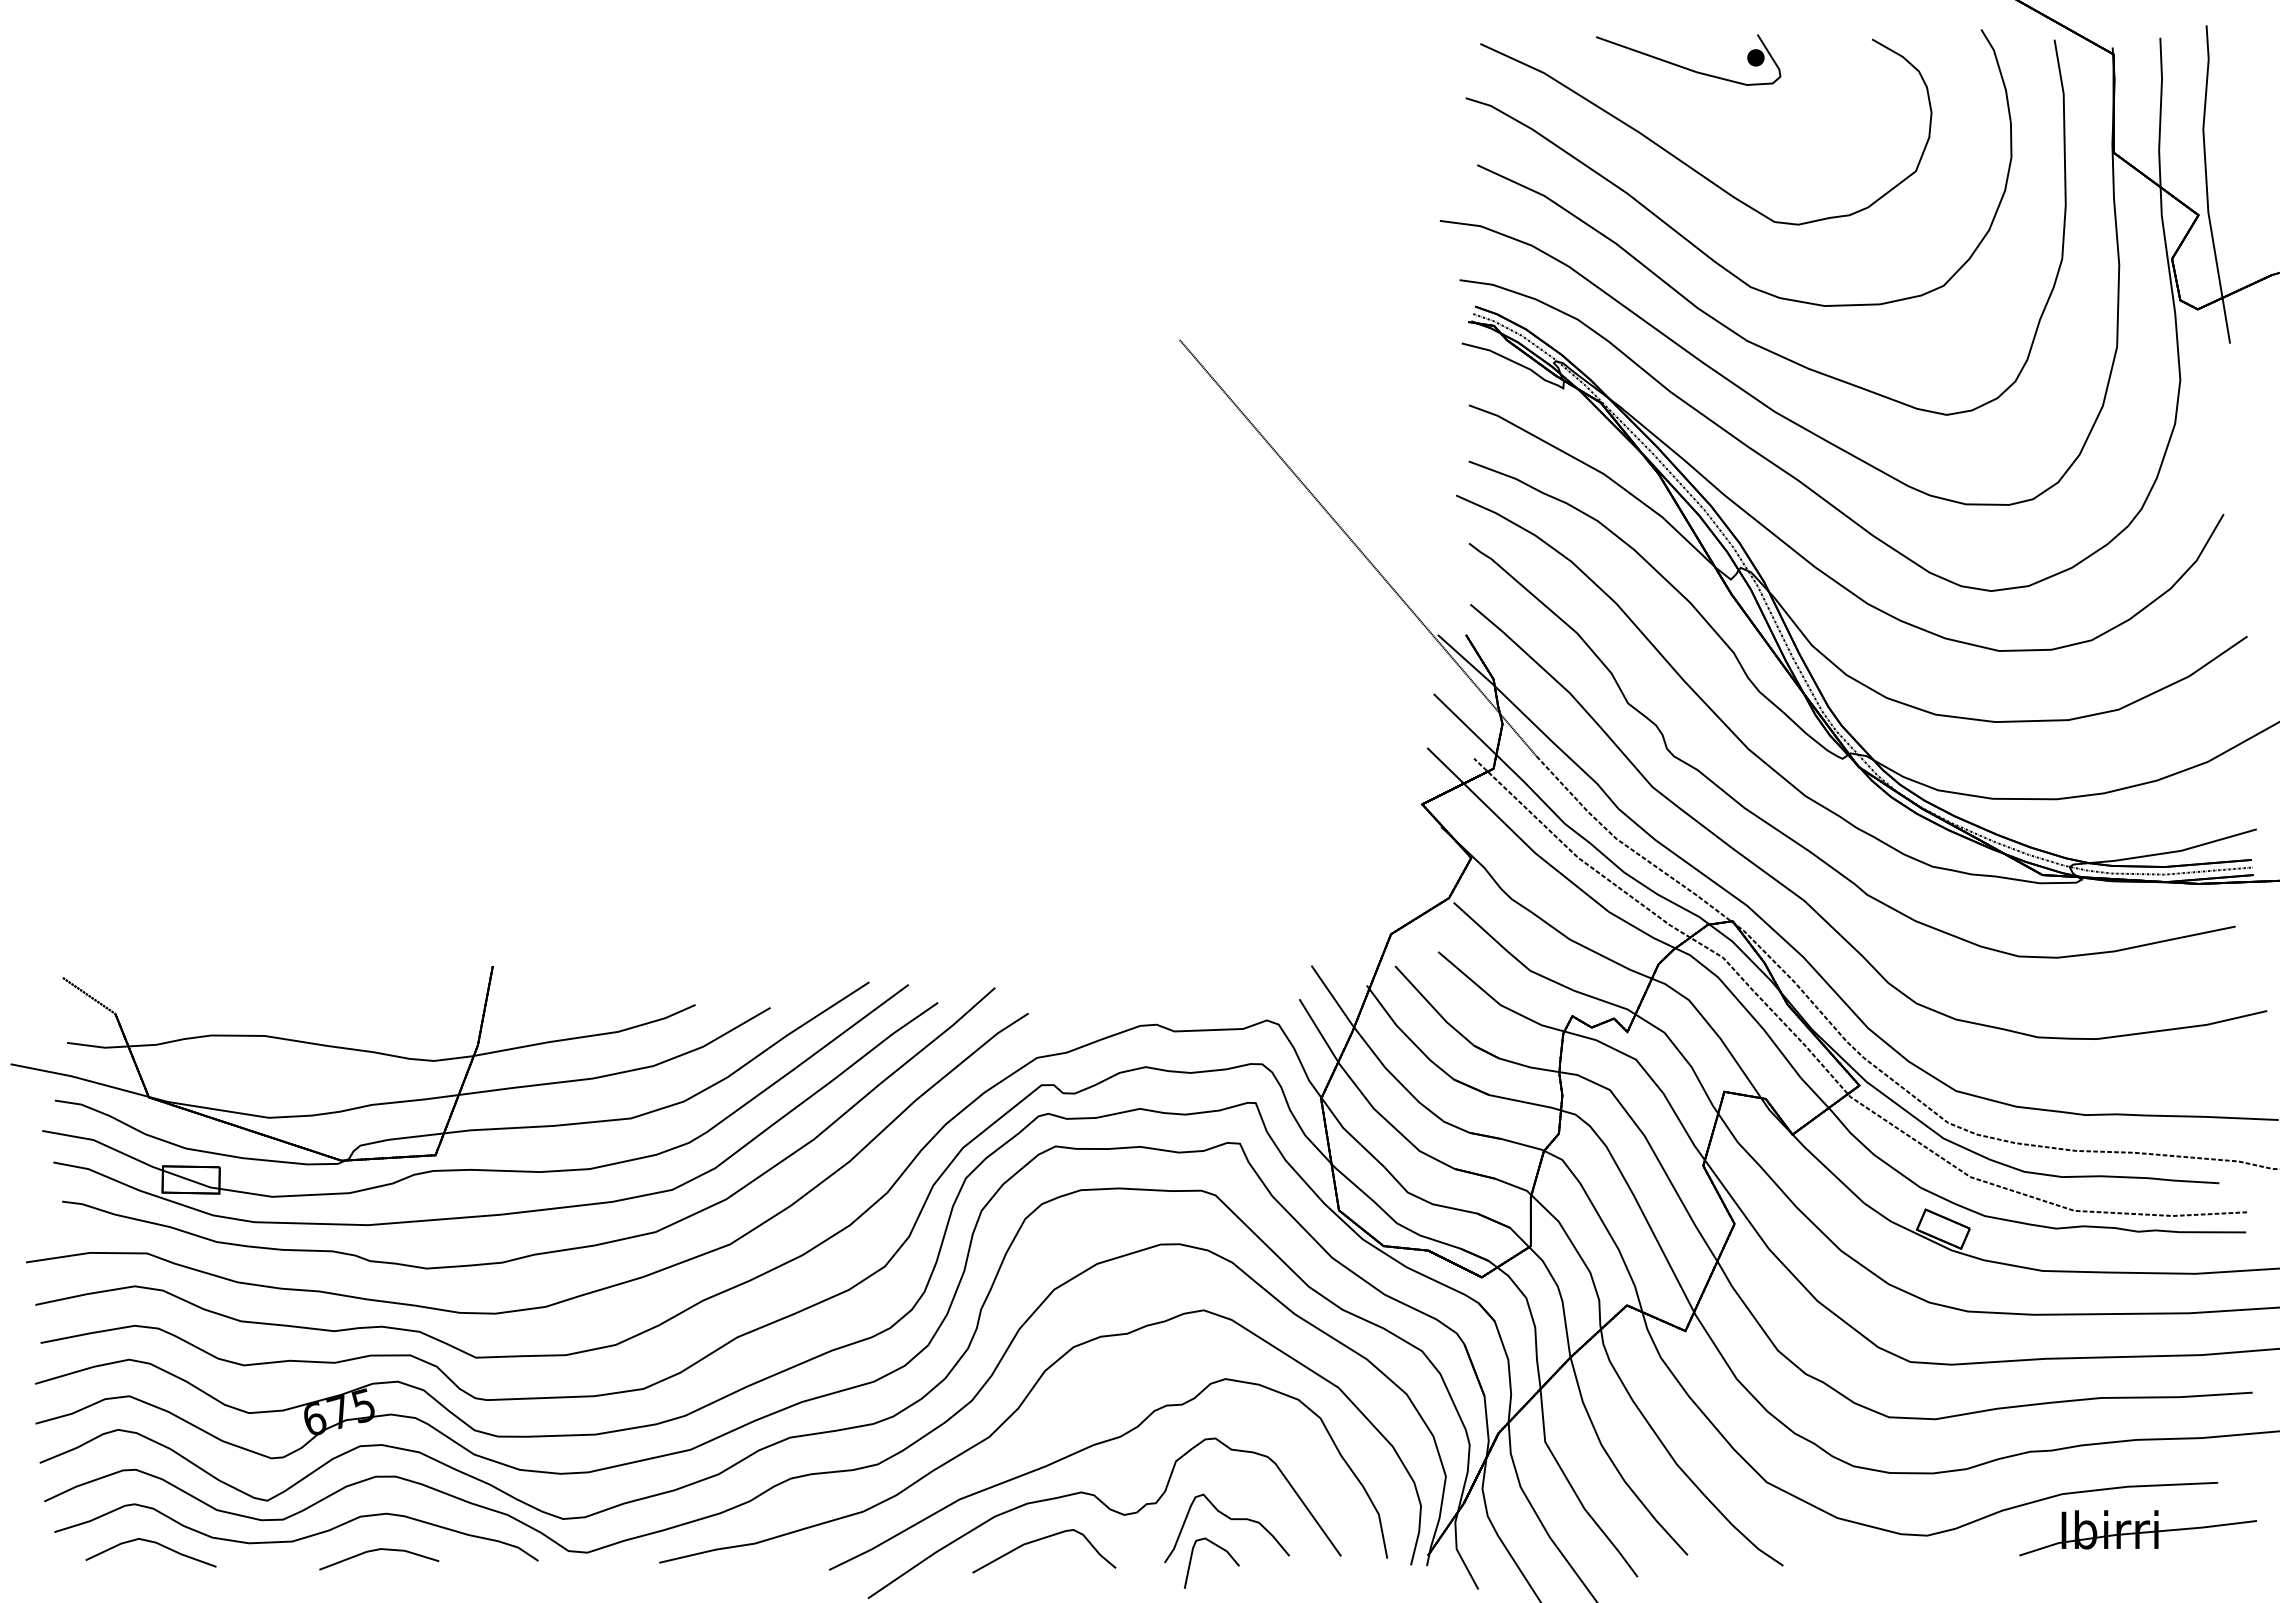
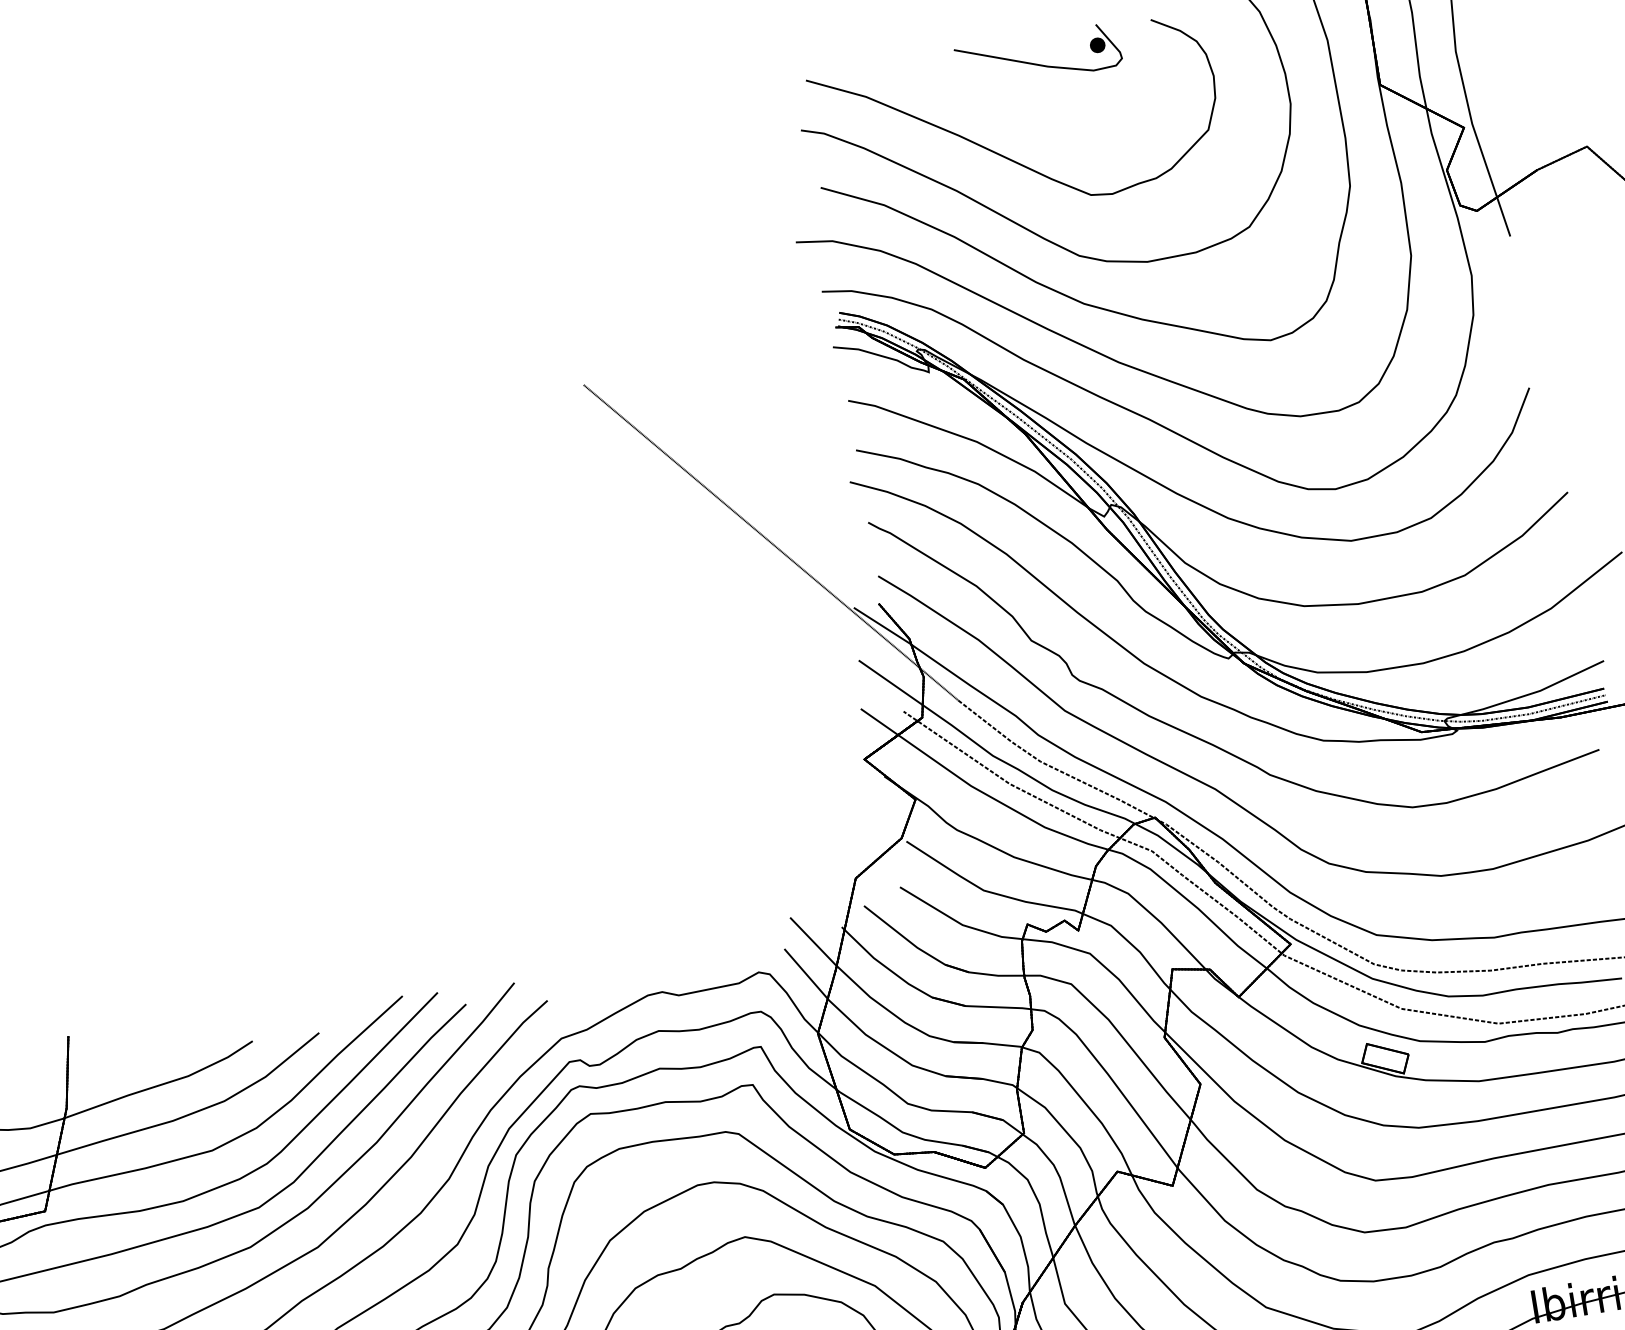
part: (1686, 67) -> (1037, 63), moved

